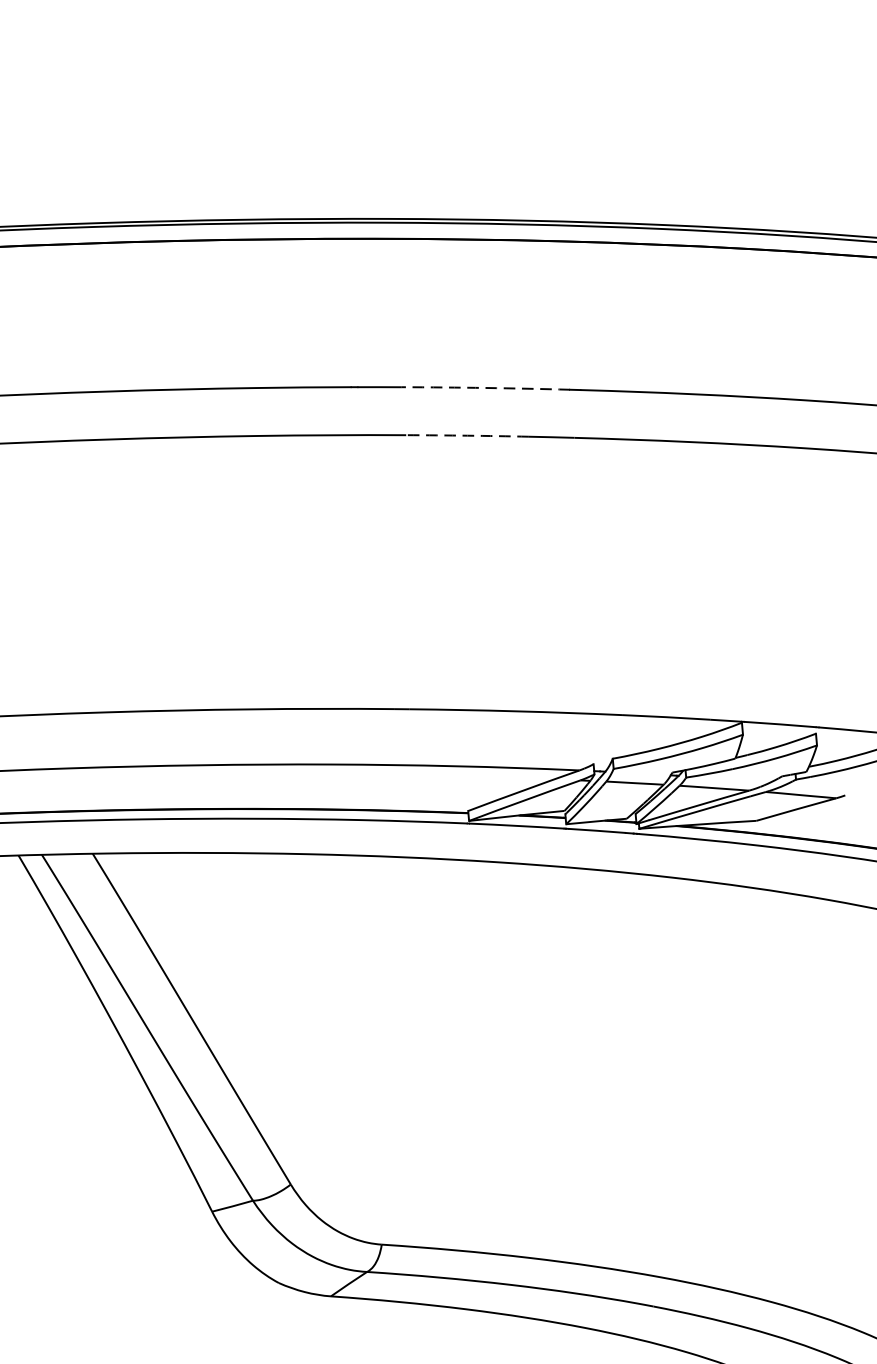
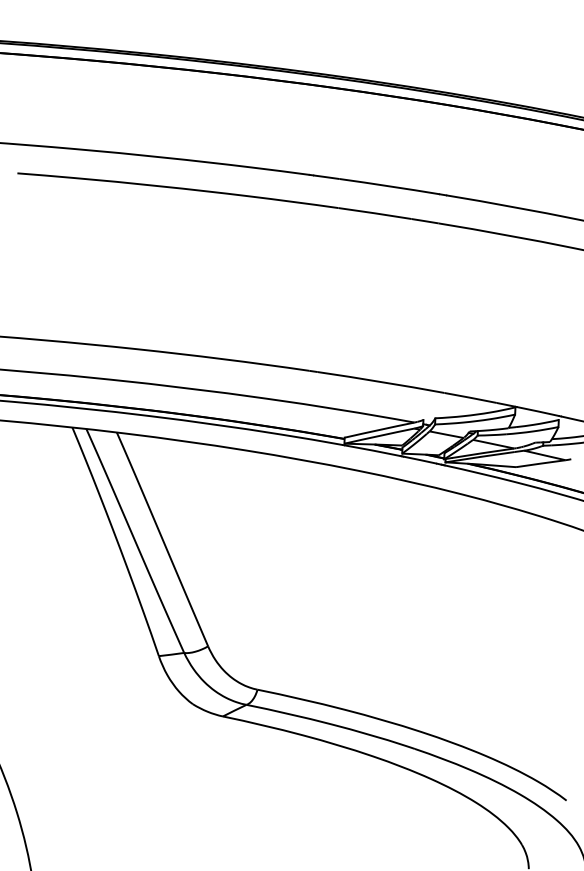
arc: (485, 388) -> (389, 186), dashed -> solid
arc: (468, 435) -> (375, 213), dashed -> solid

